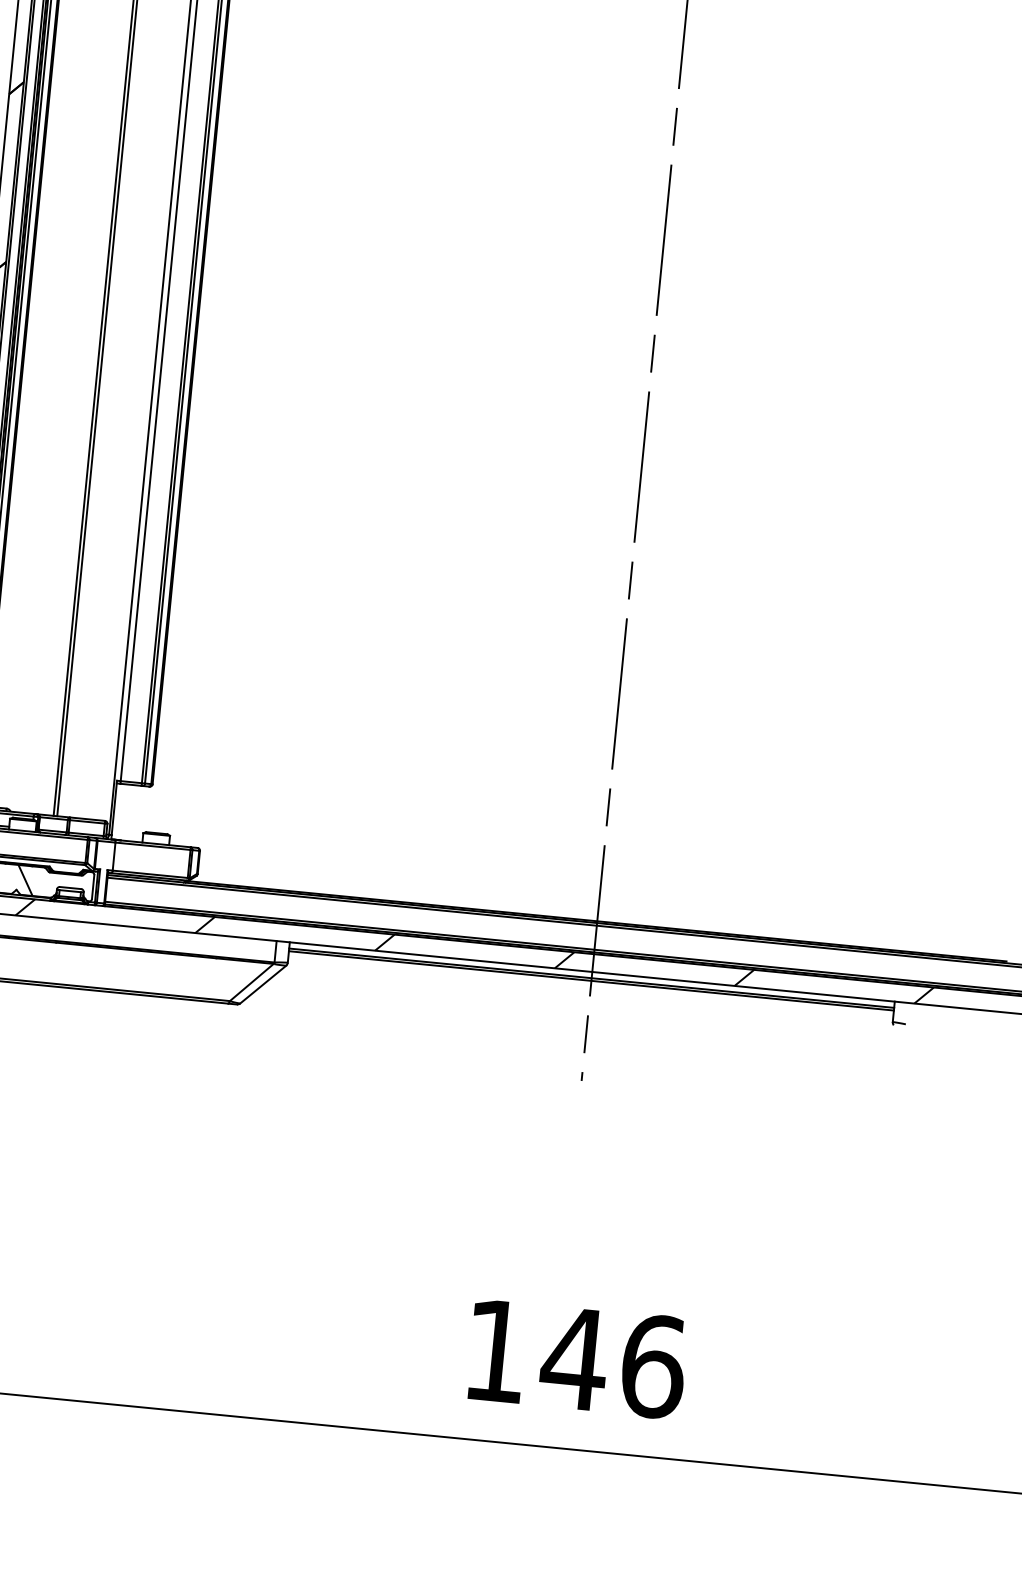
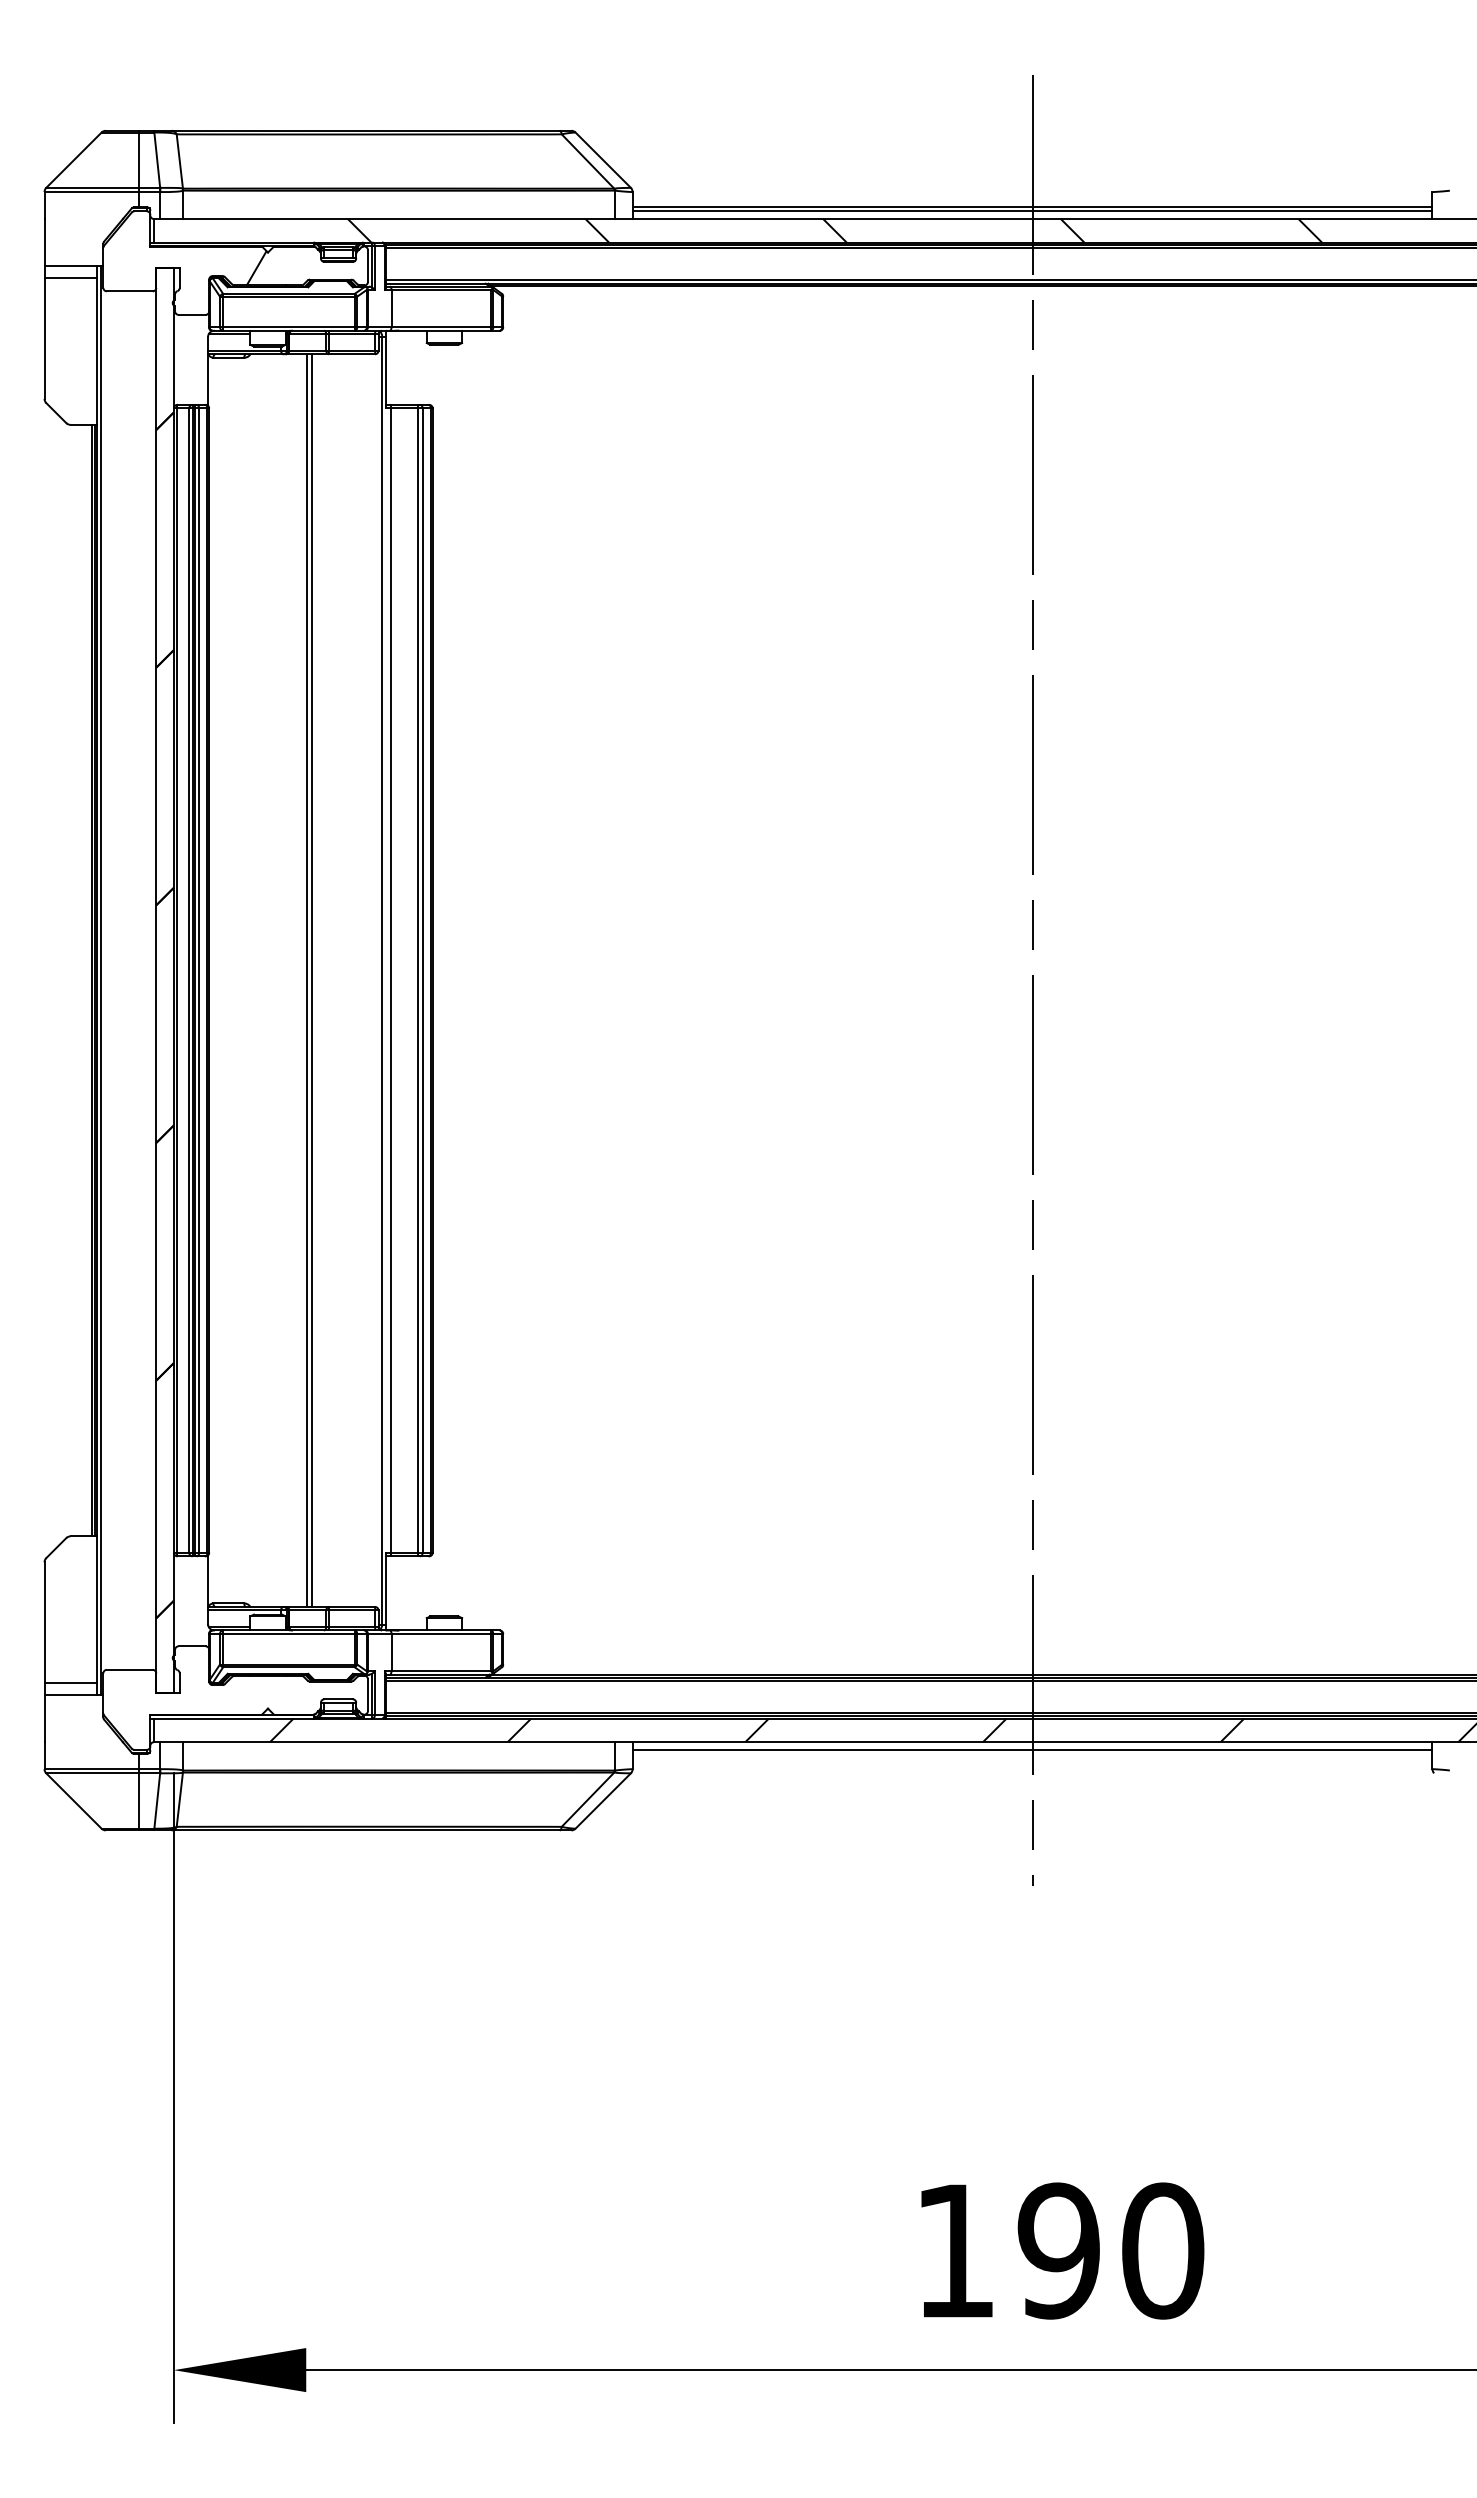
hatch: (25, 879) -> (278, 1694), removed
line: (591, 980) -> (1032, 1753), removed
text: (612, 1362) -> (1109, 2250), 146 -> 190

